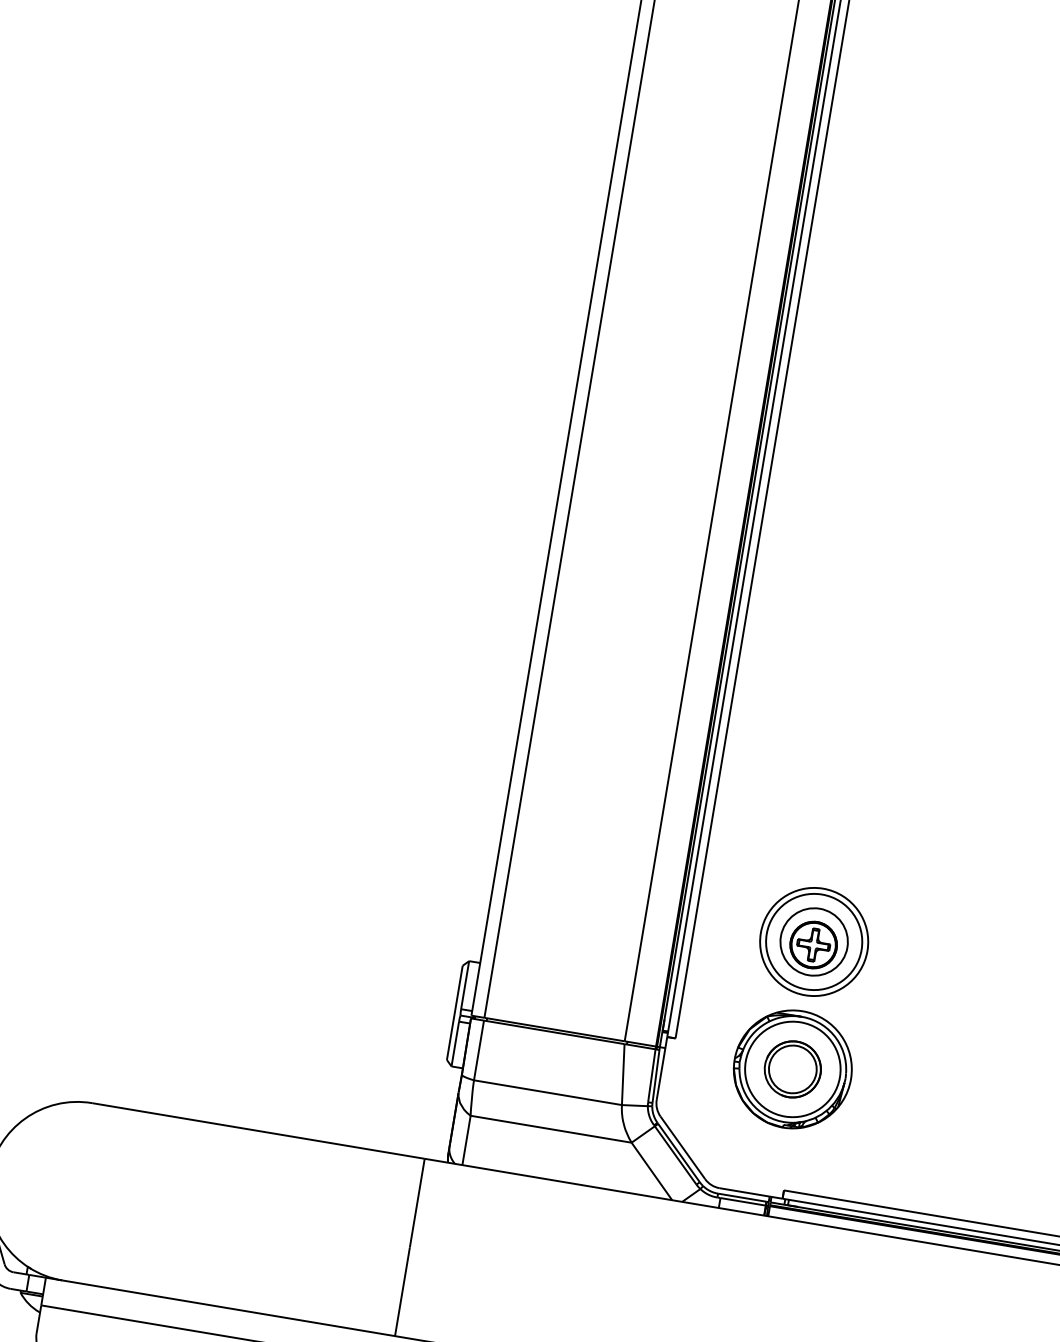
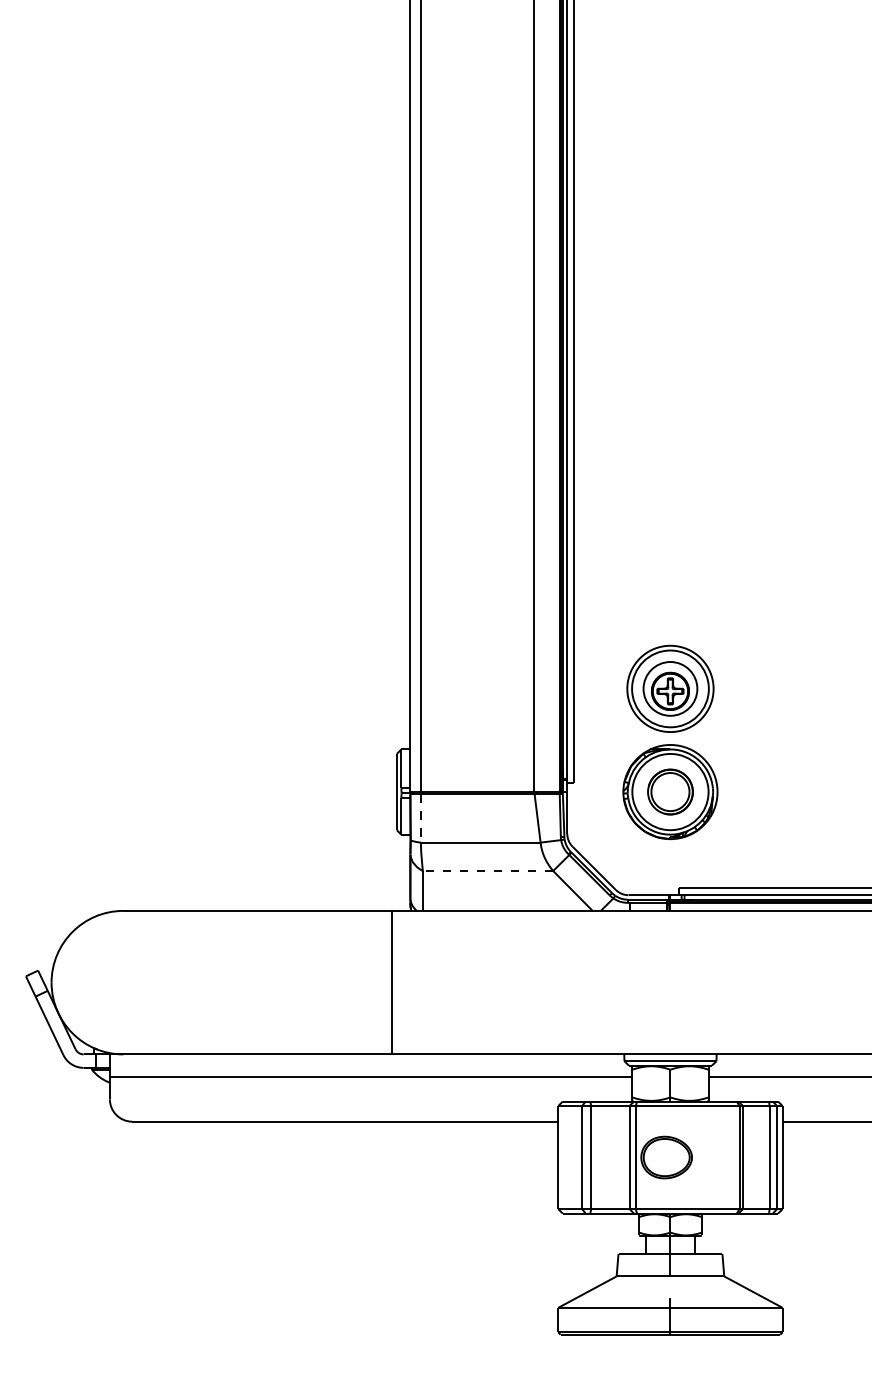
line: (478, 1050) -> (420, 818), solid -> dashed
line: (550, 1129) -> (487, 871), solid -> dashed

